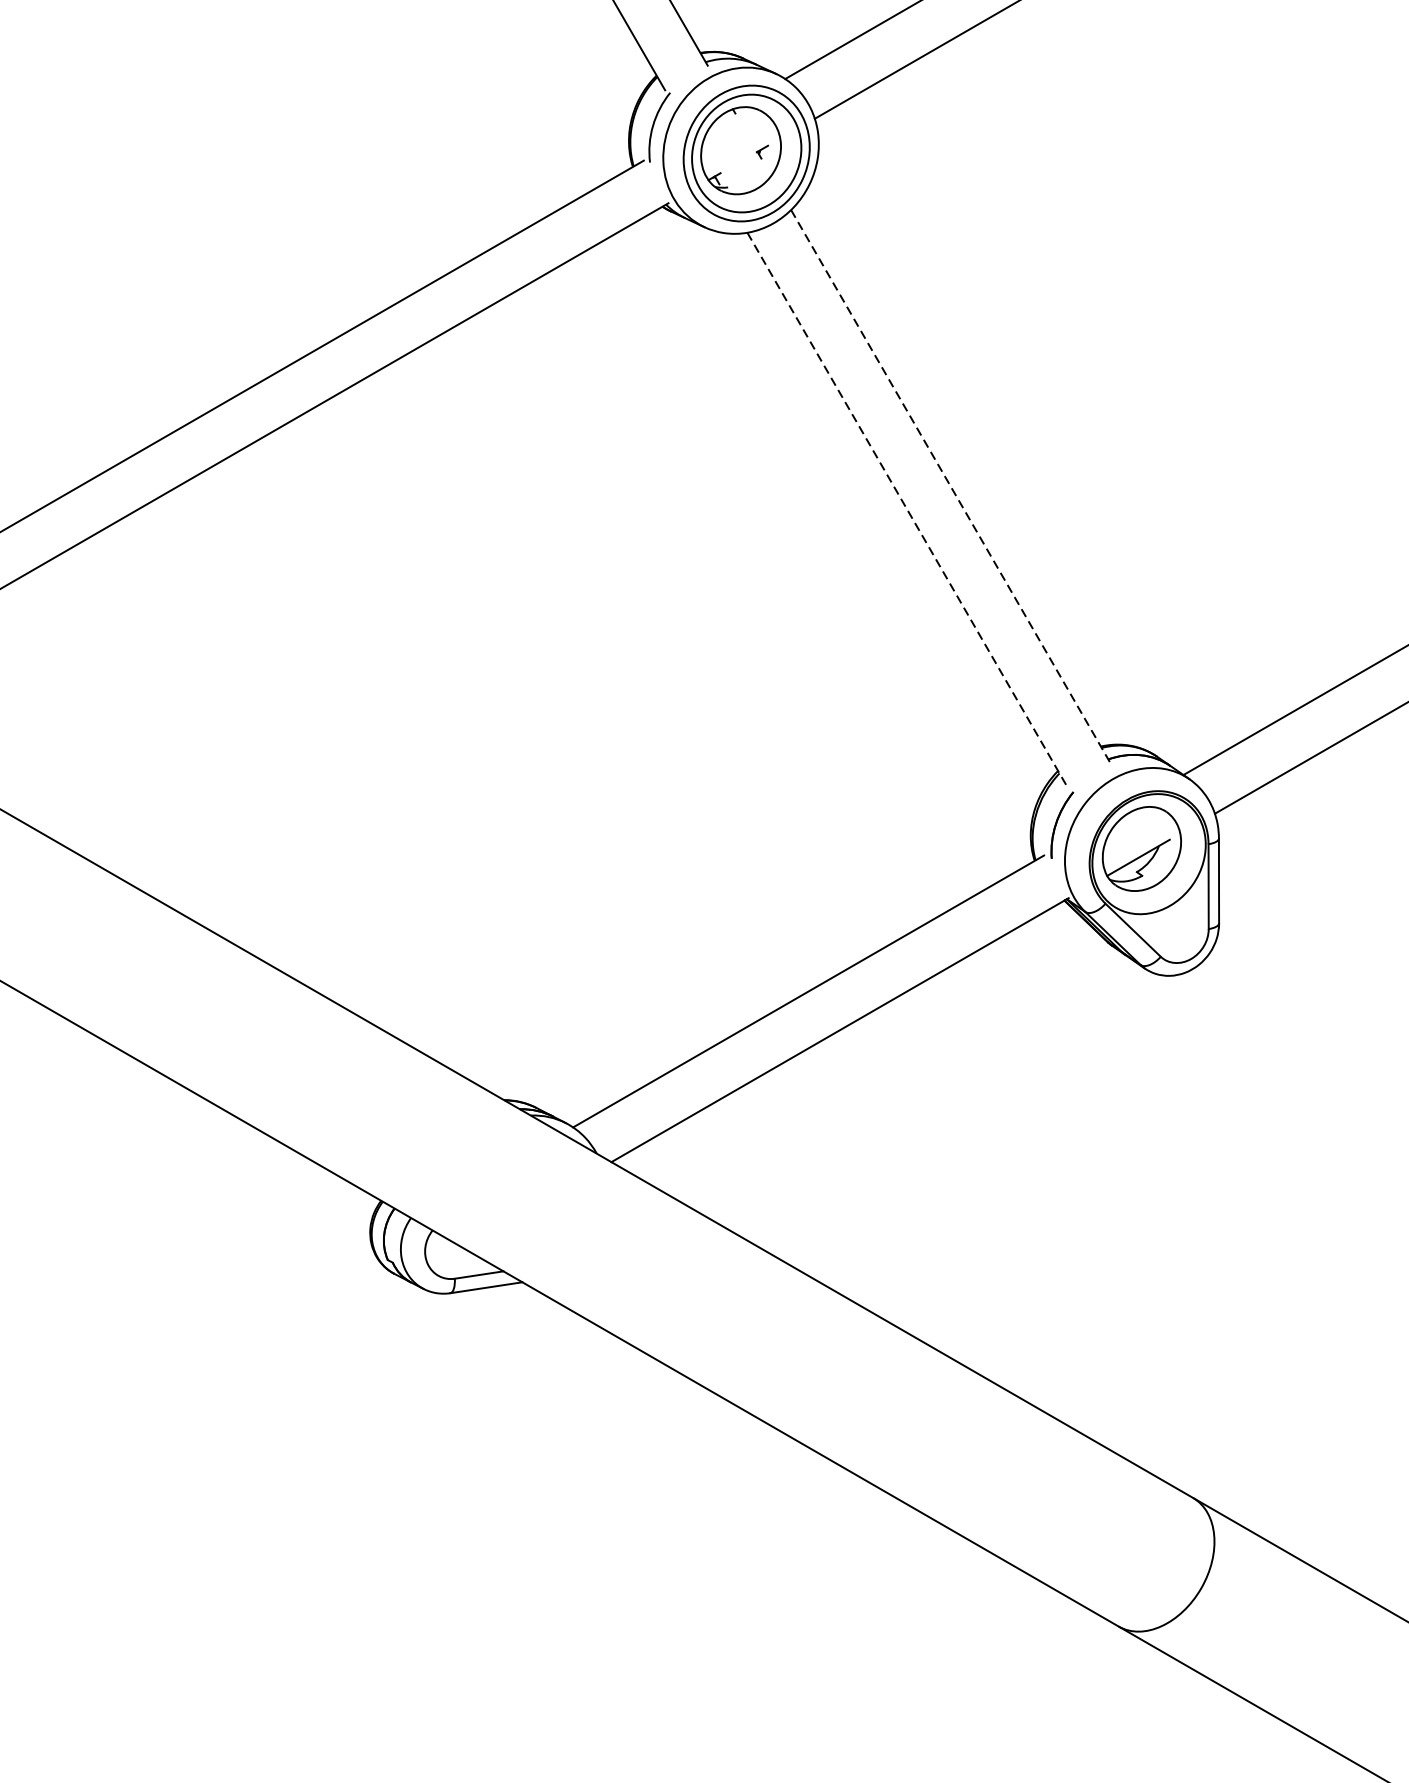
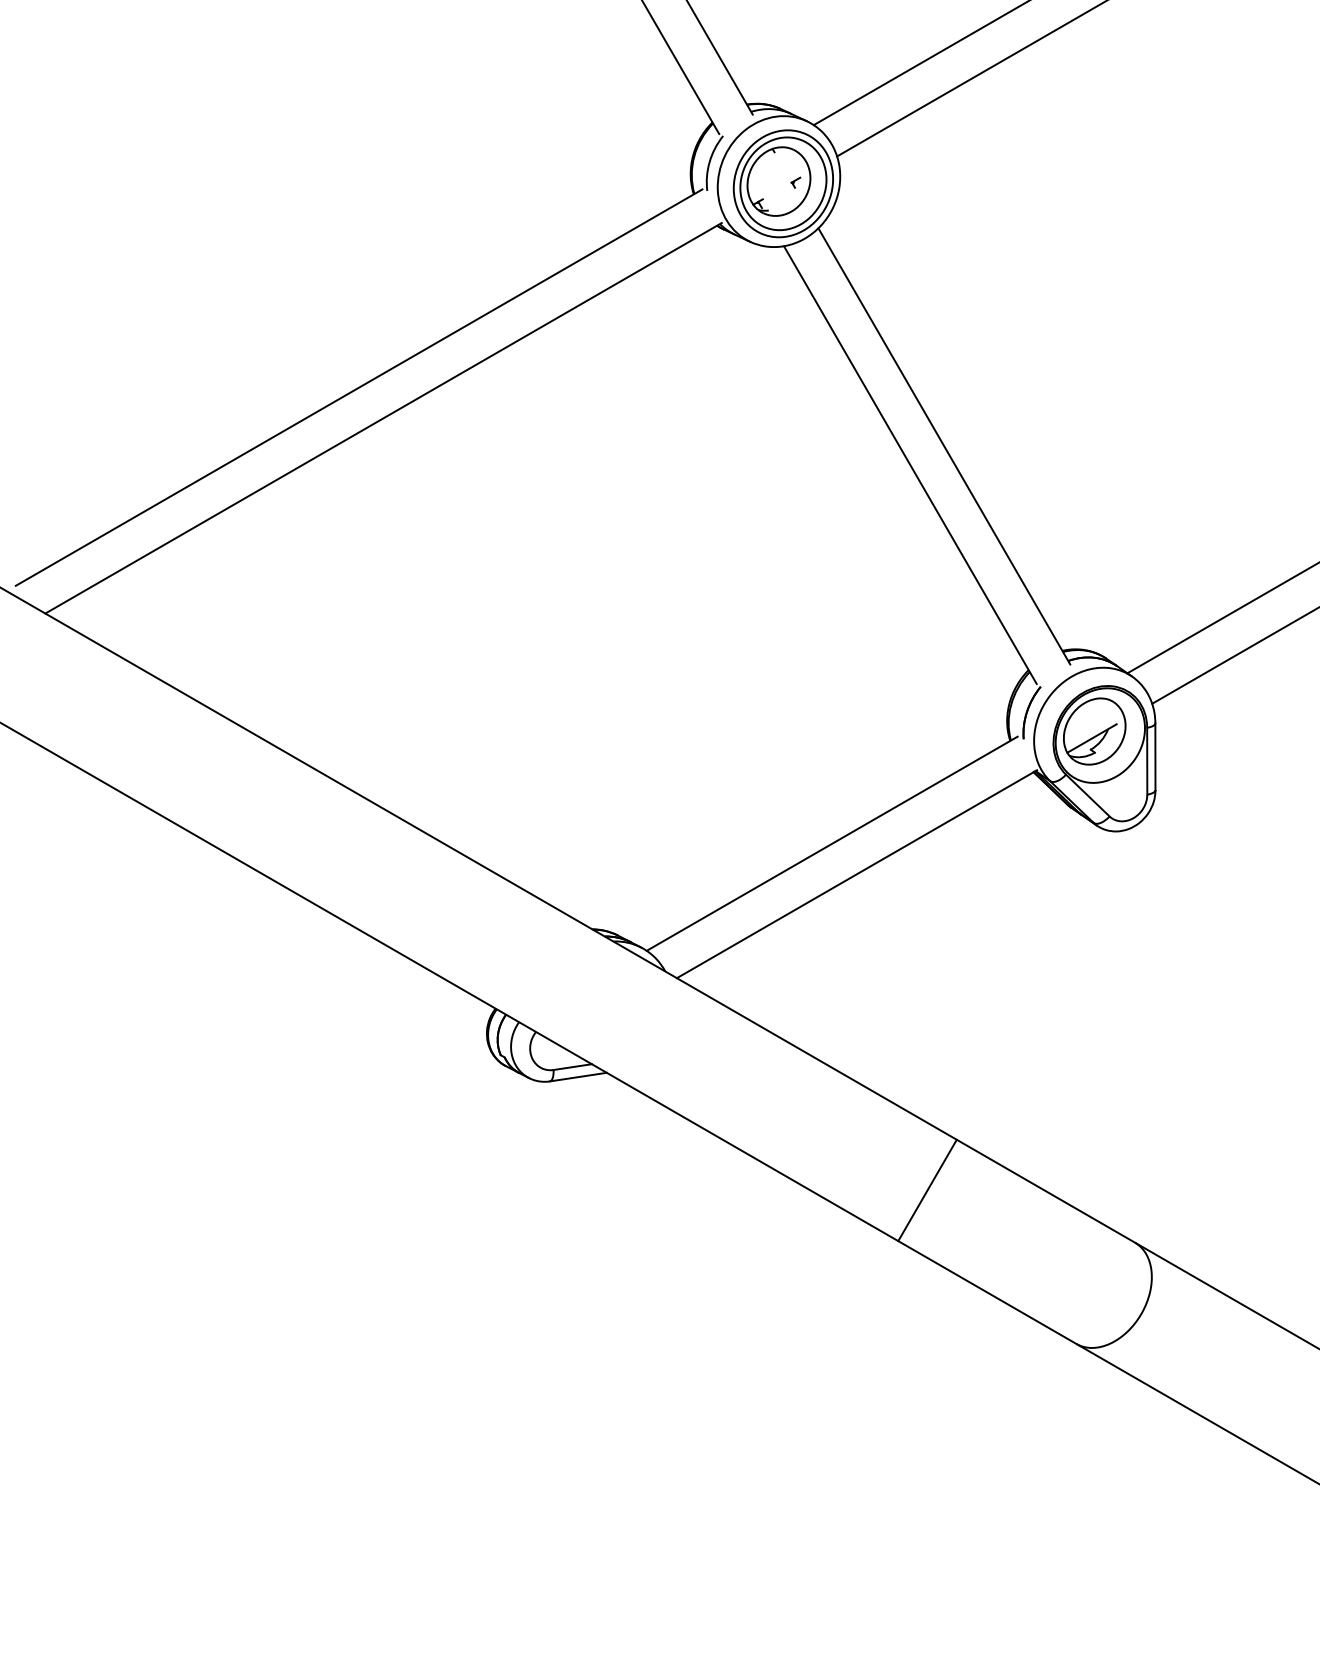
line: (951, 487) -> (944, 446), dashed -> solid
line: (908, 511) -> (910, 465), dashed -> solid
line: (929, 1431) -> (927, 1190), added

